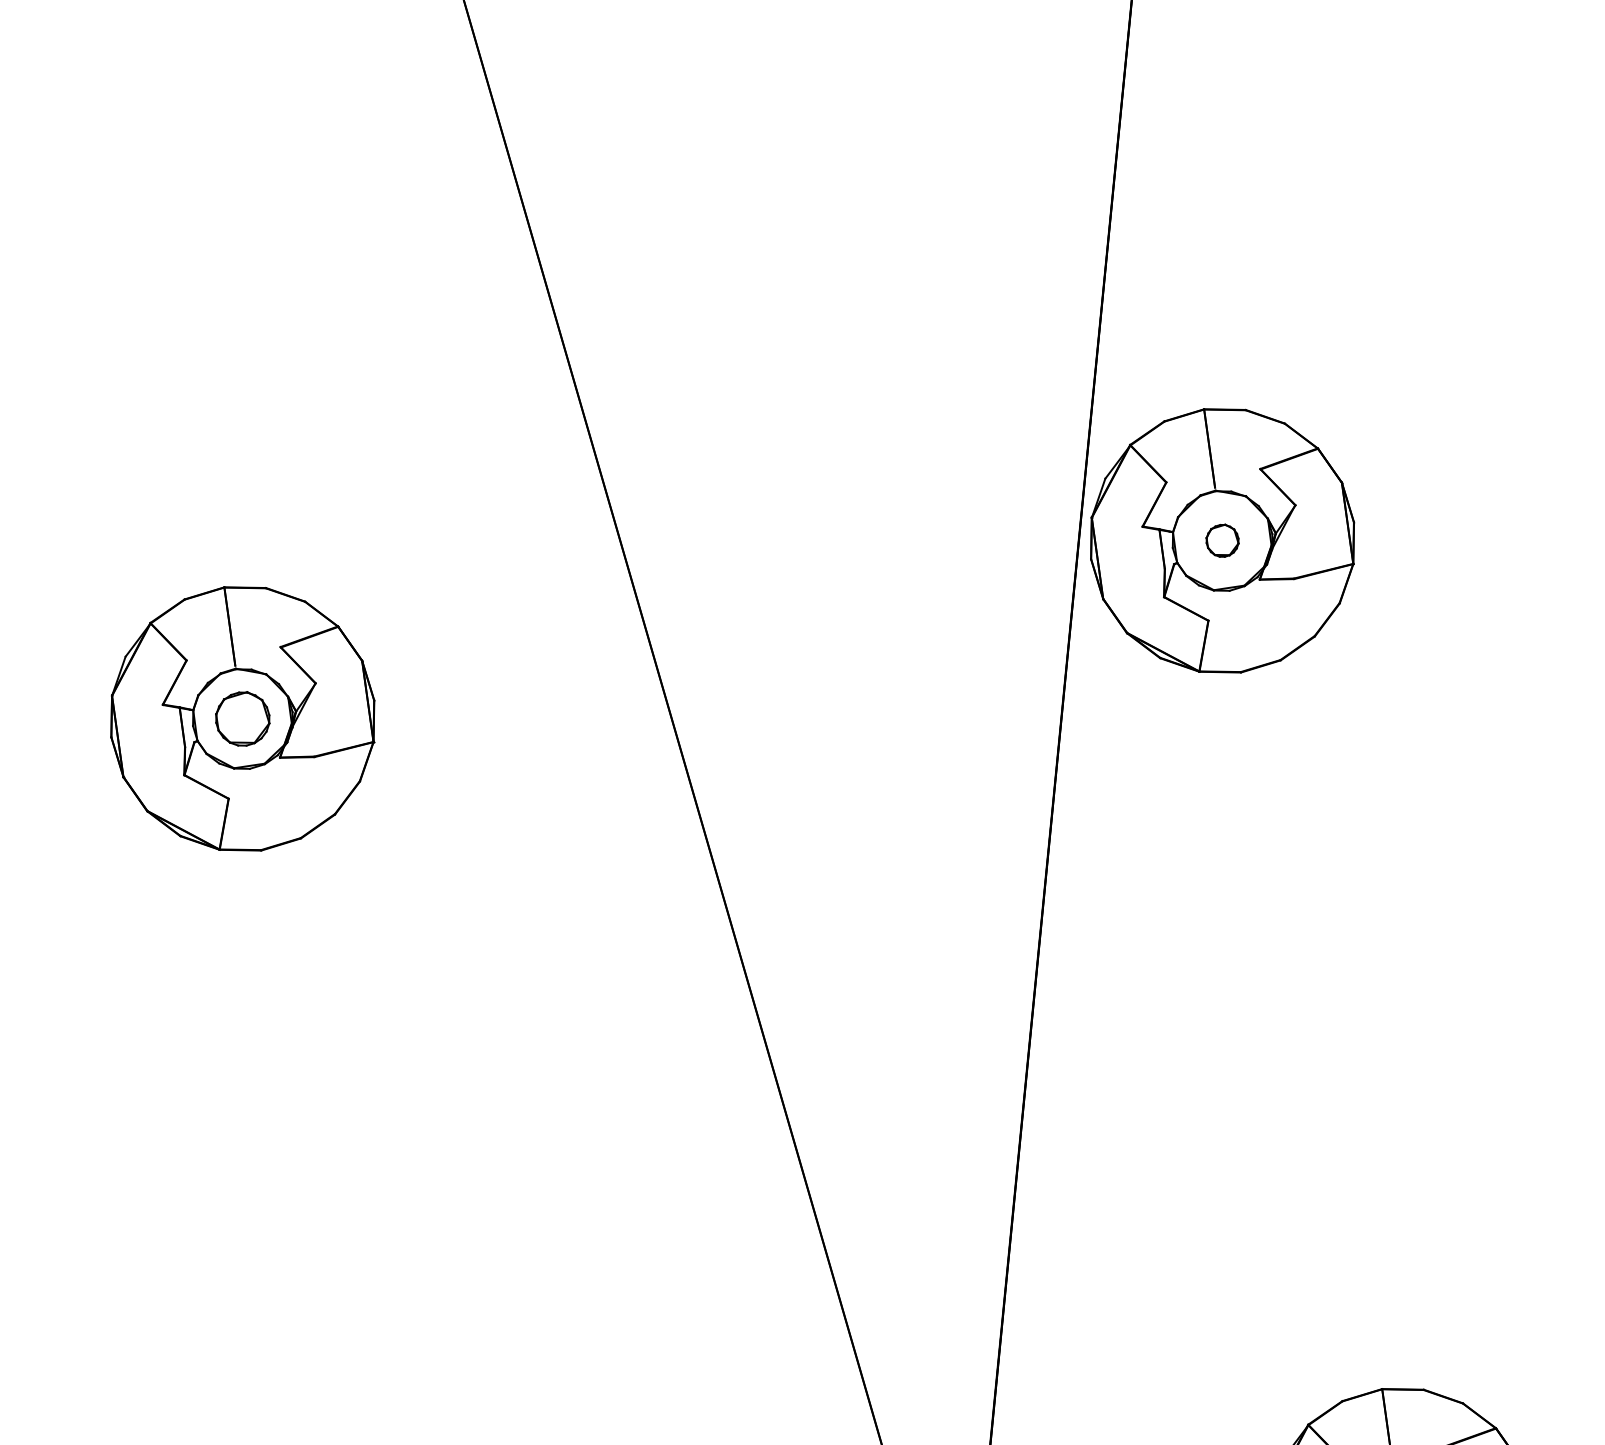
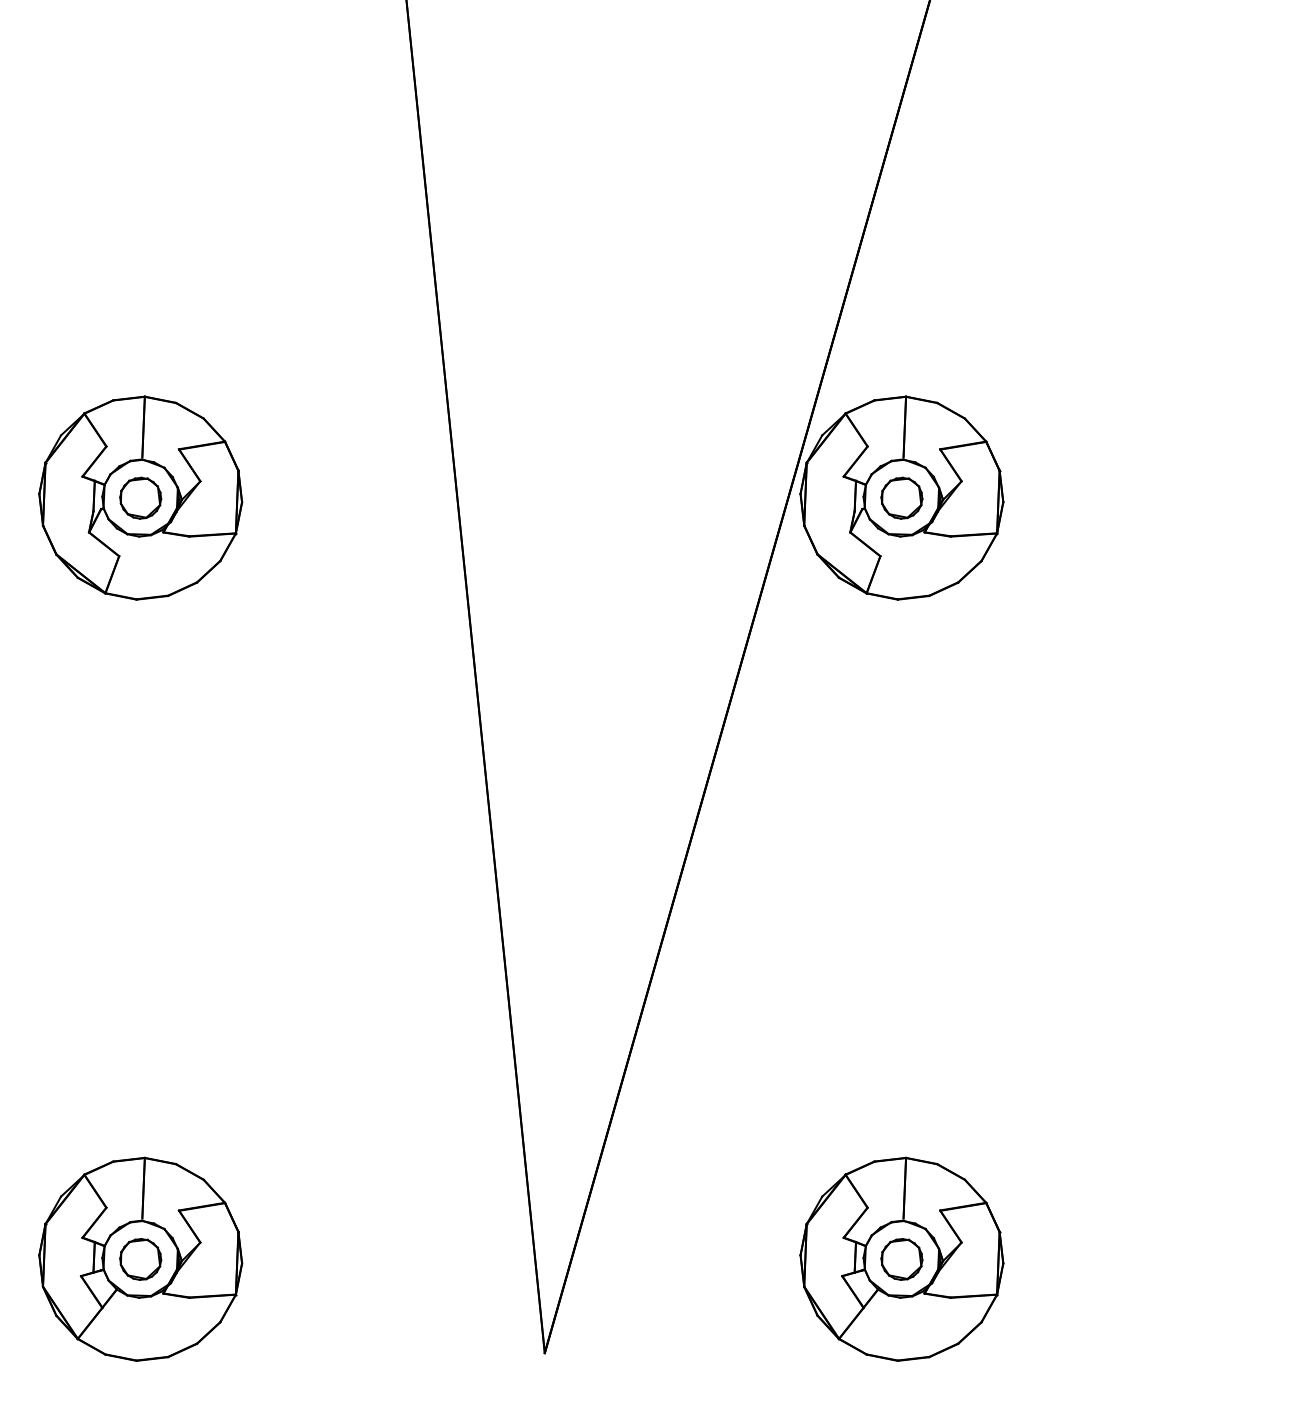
part: (1221, 540) -> (901, 497), size x1.67

